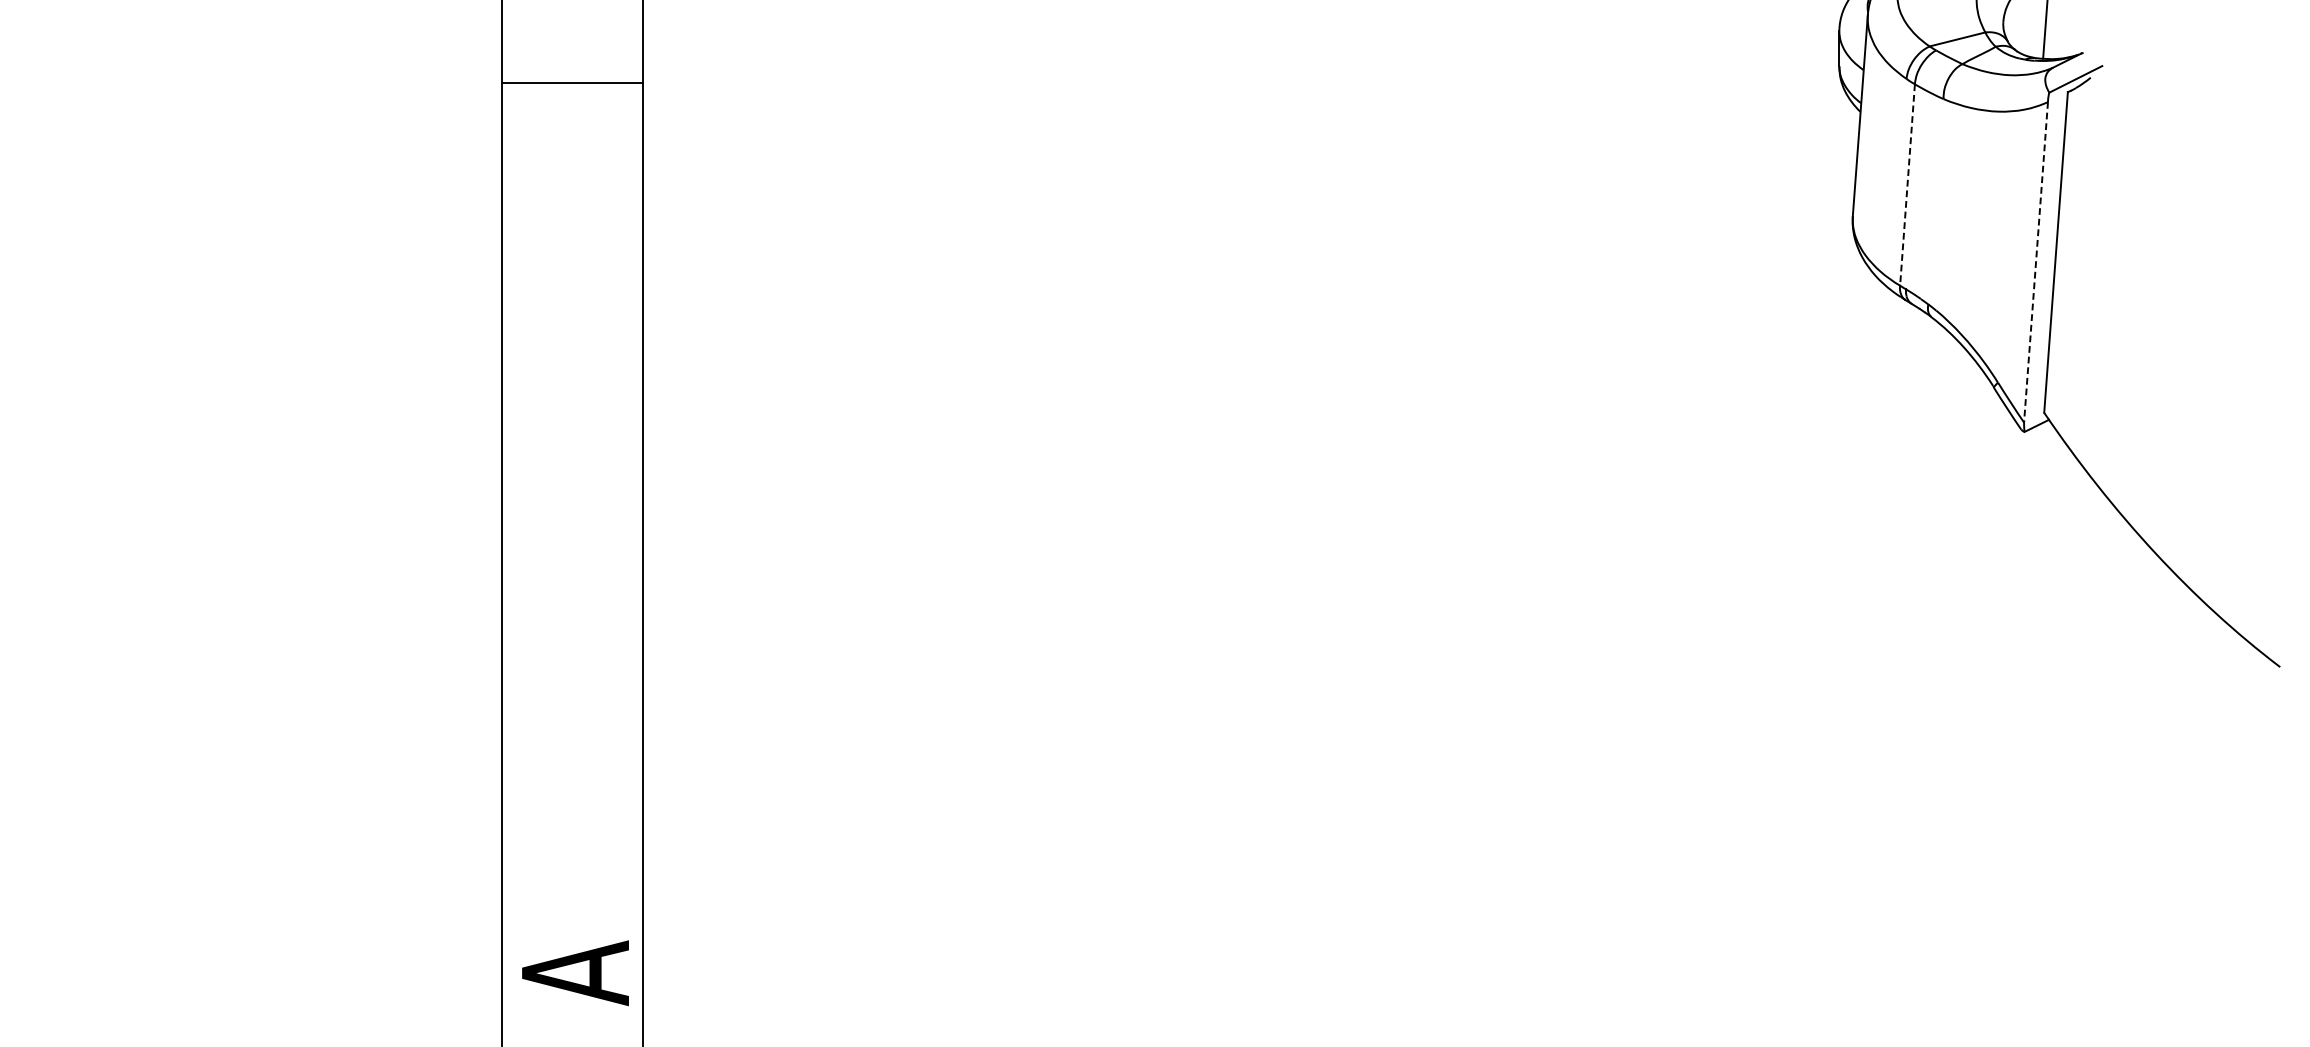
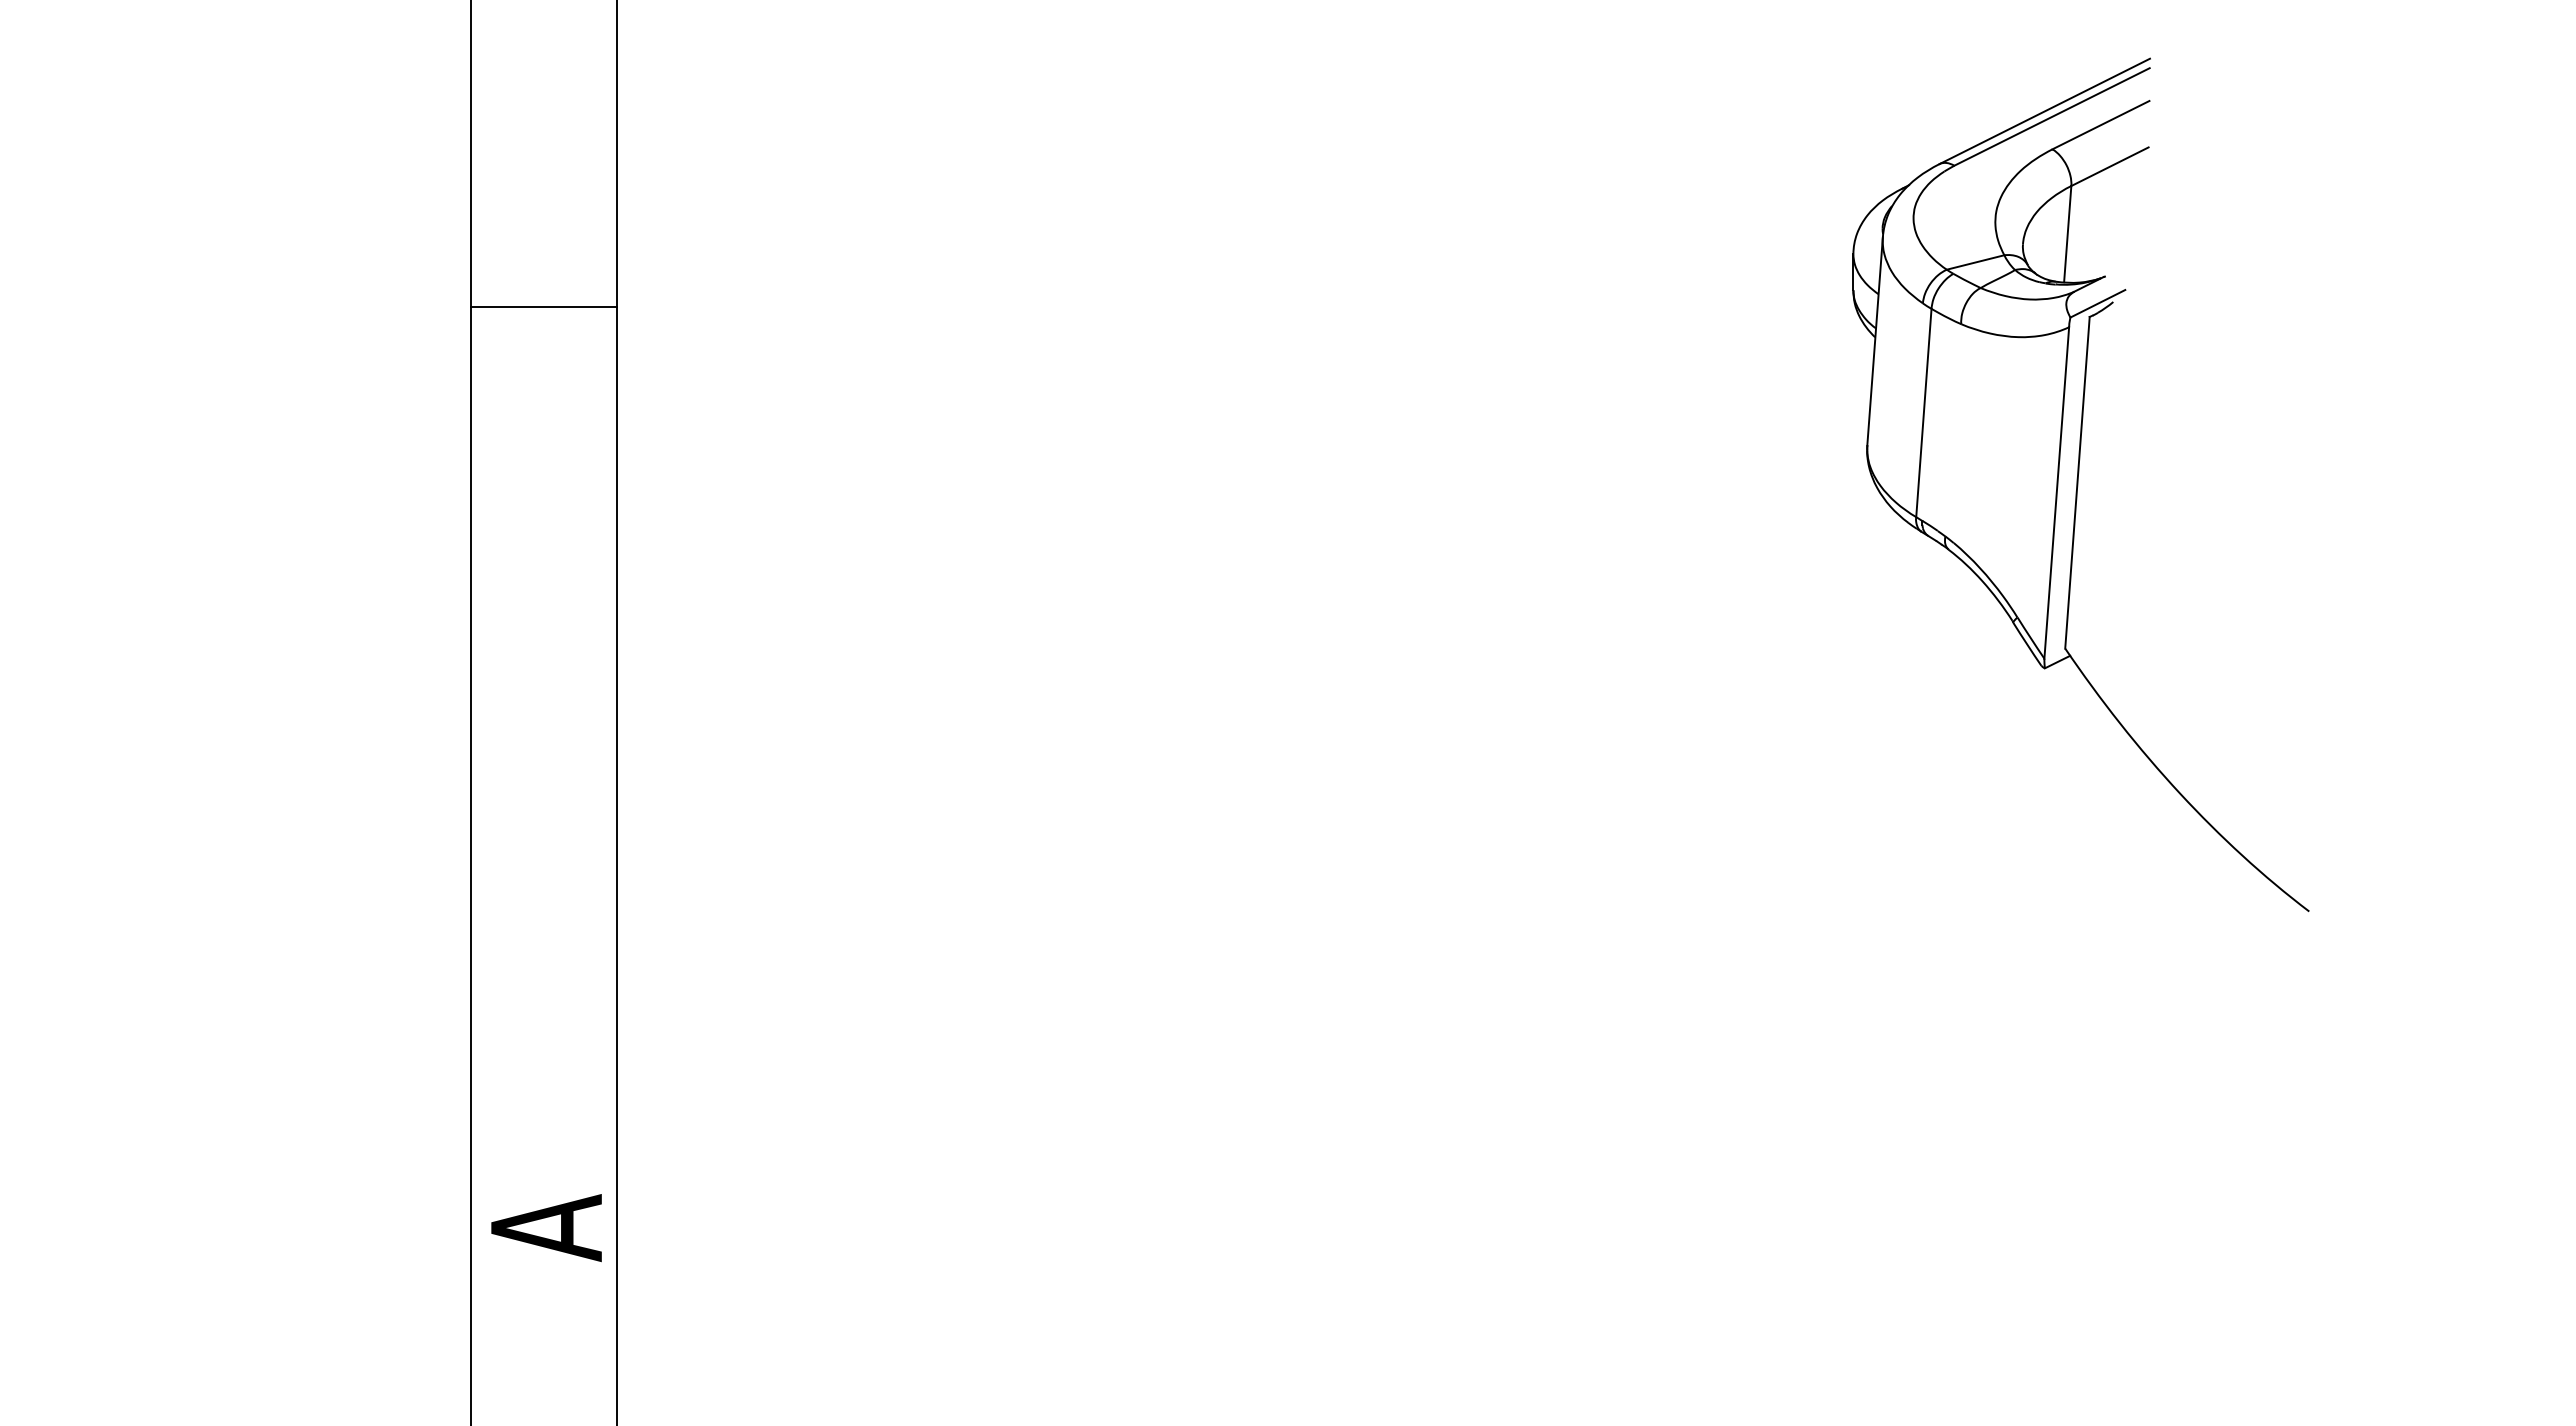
line: (1907, 185) -> (1923, 413), dashed -> solid
line: (2035, 262) -> (2056, 493), dashed -> solid

